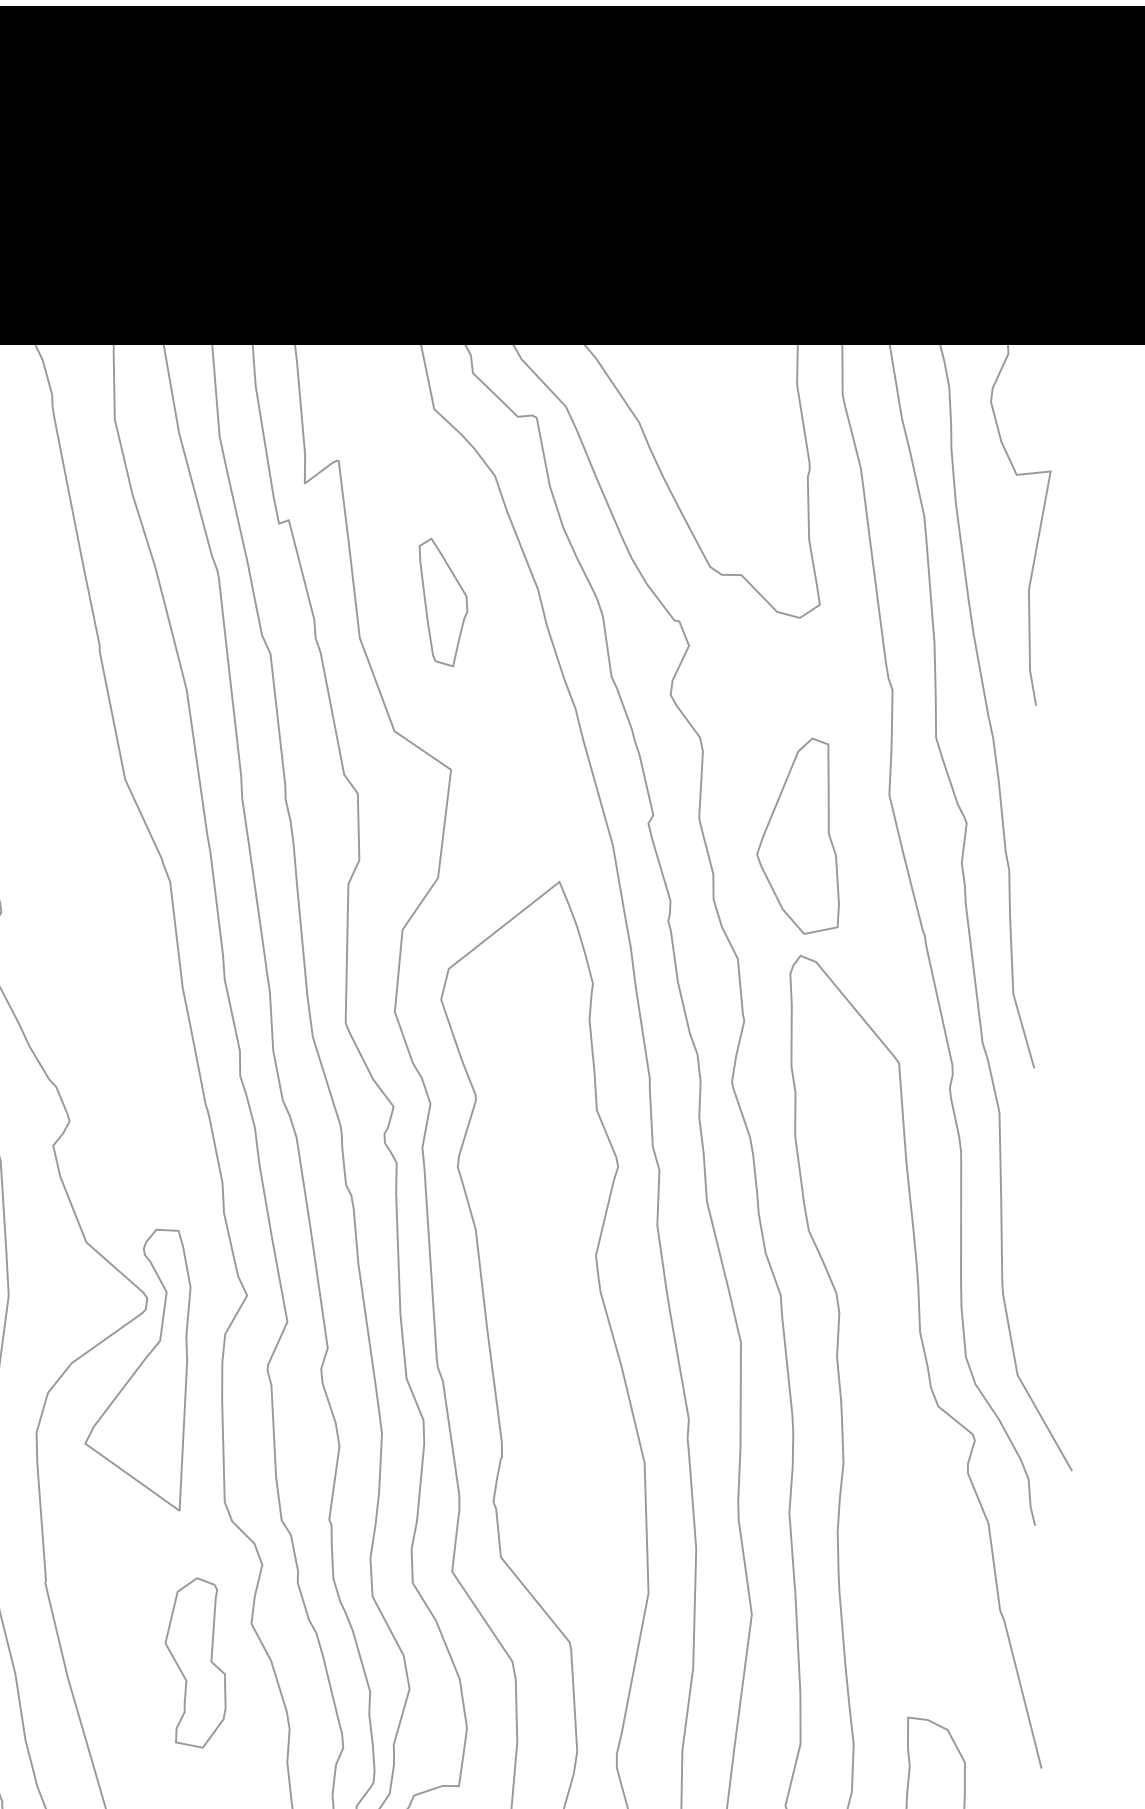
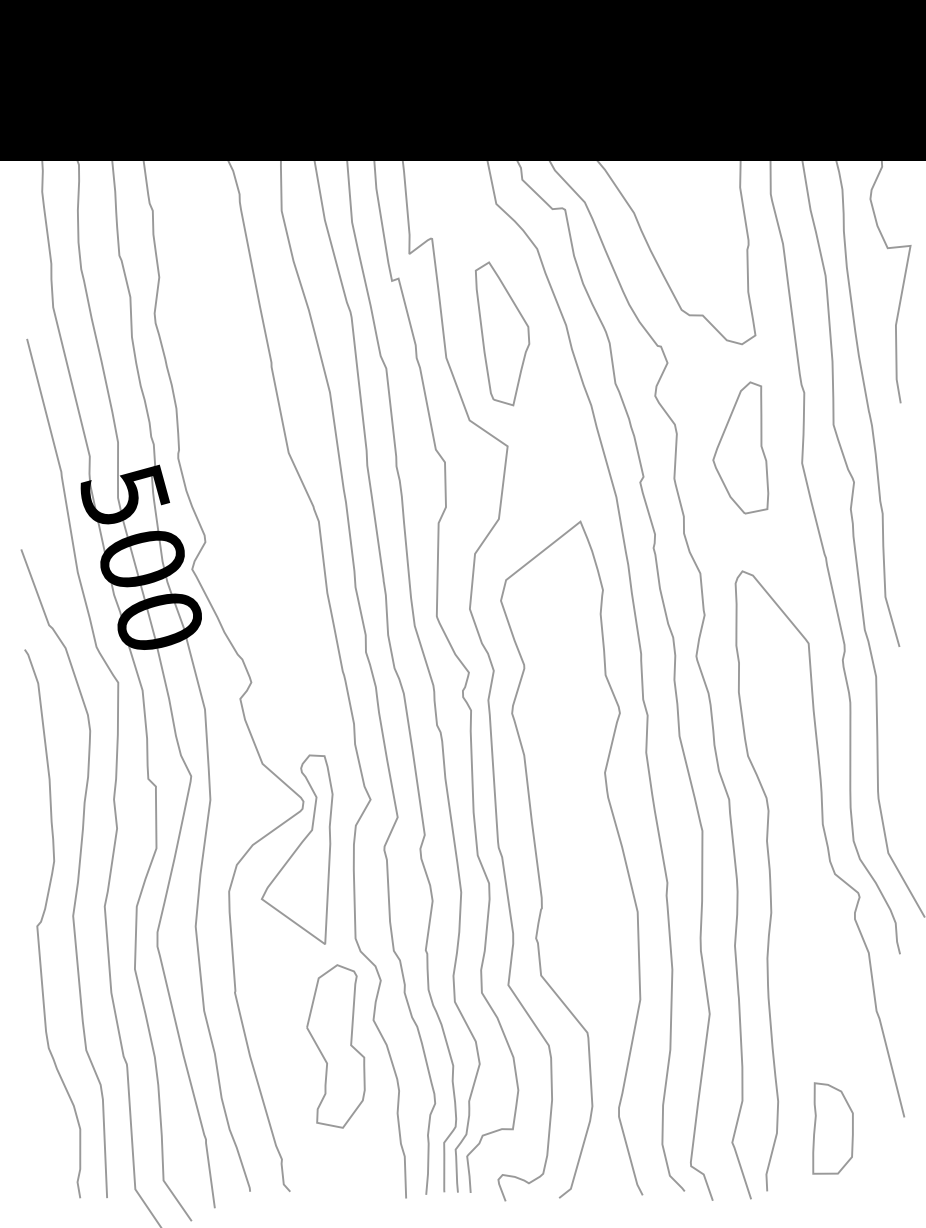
part: (443, 601) -> (502, 333), size x1.67
part: (797, 835) -> (740, 447), moved
part: (194, 1662) -> (335, 1046), size x1.43

